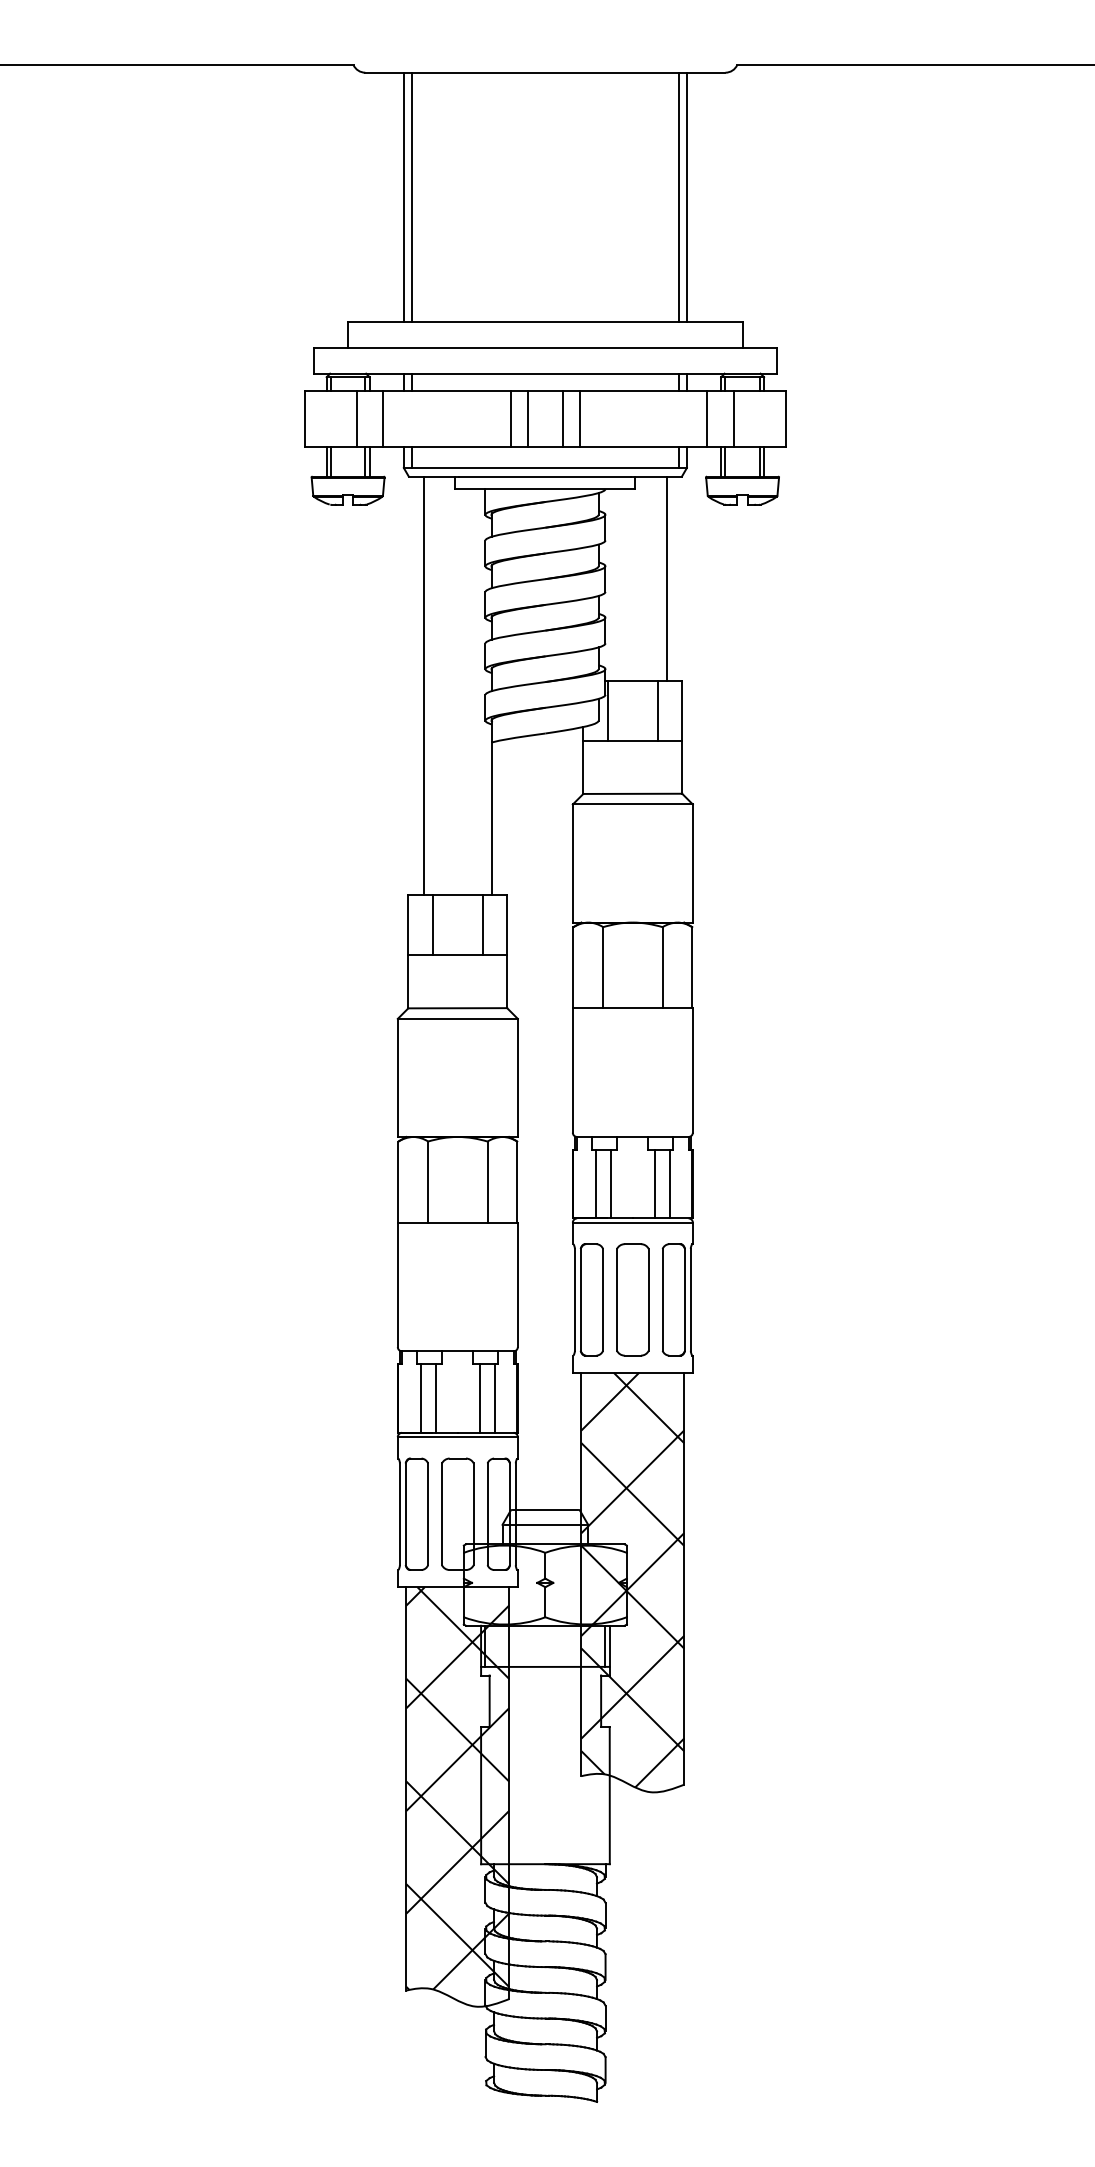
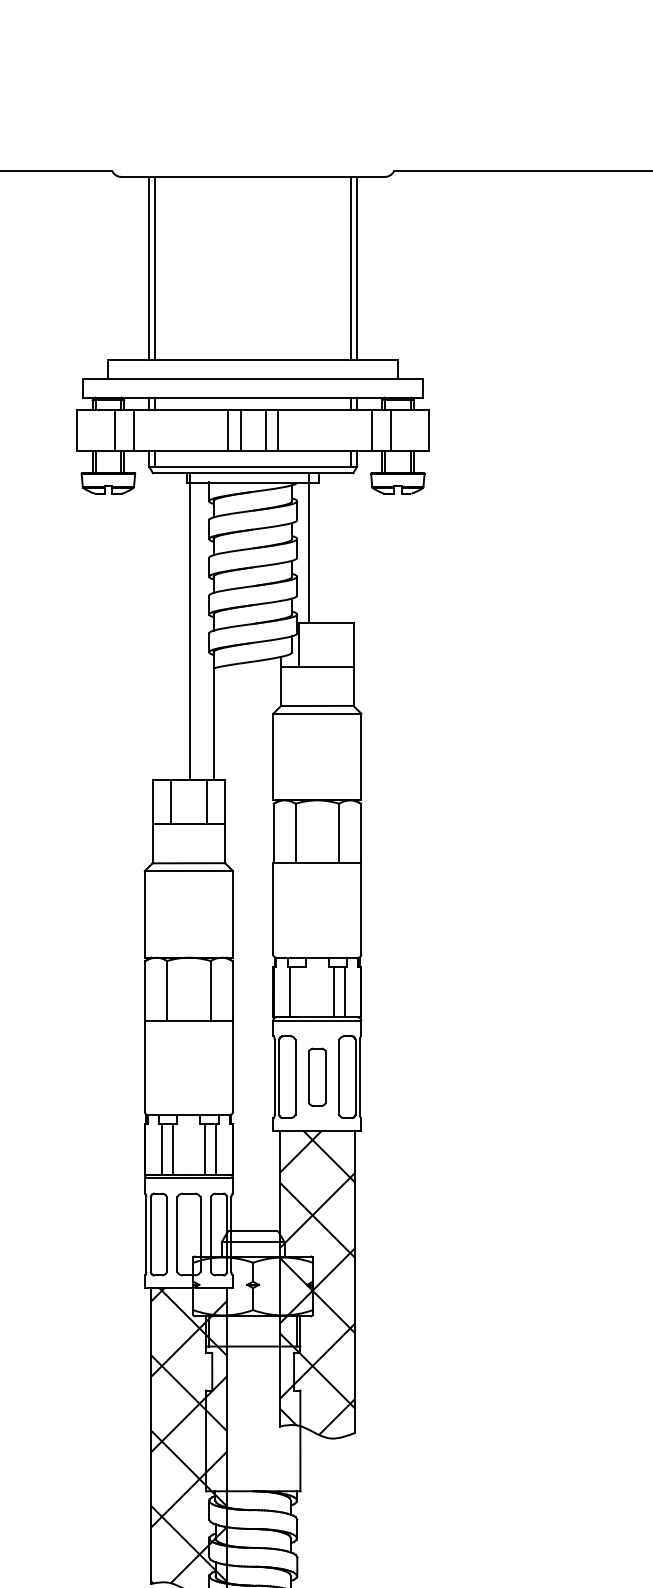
line: (667, 578) -> (309, 547), moved
line: (423, 685) -> (190, 626), moved
line: (657, 710) -> (335, 644), removed
line: (610, 1183) -> (300, 991), removed
part: (632, 1299) -> (317, 1076), size x0.7

